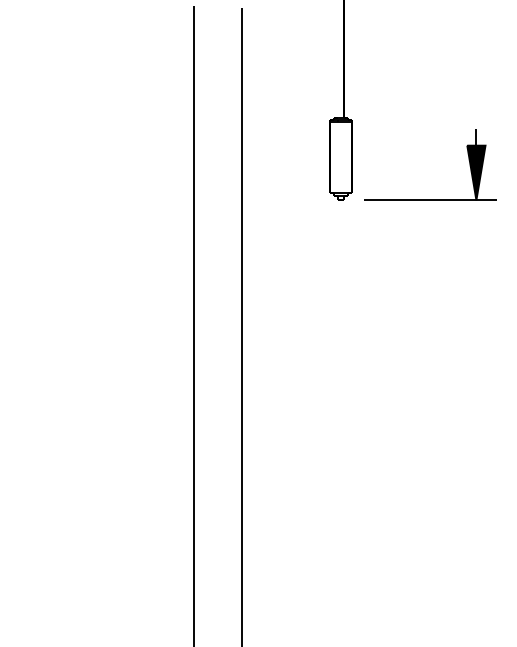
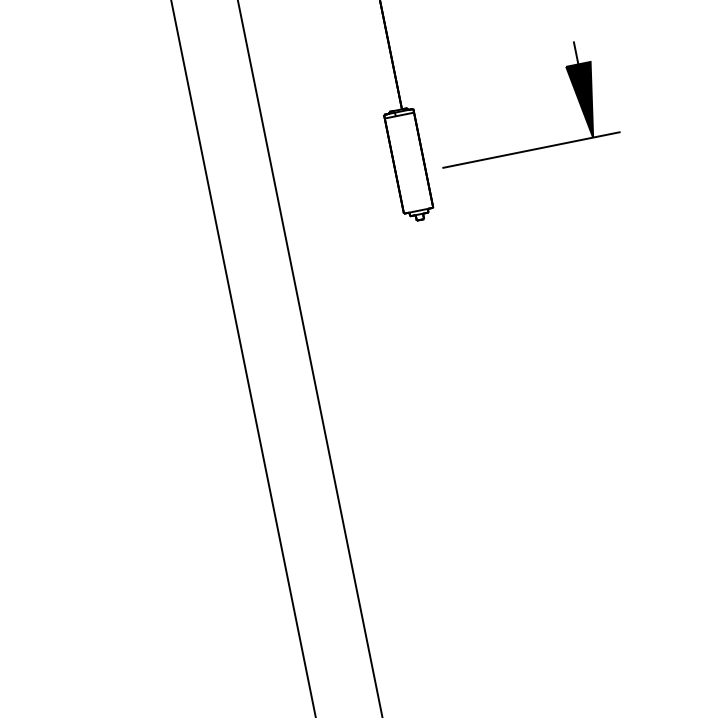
part: (430, 199) -> (531, 149), moved

